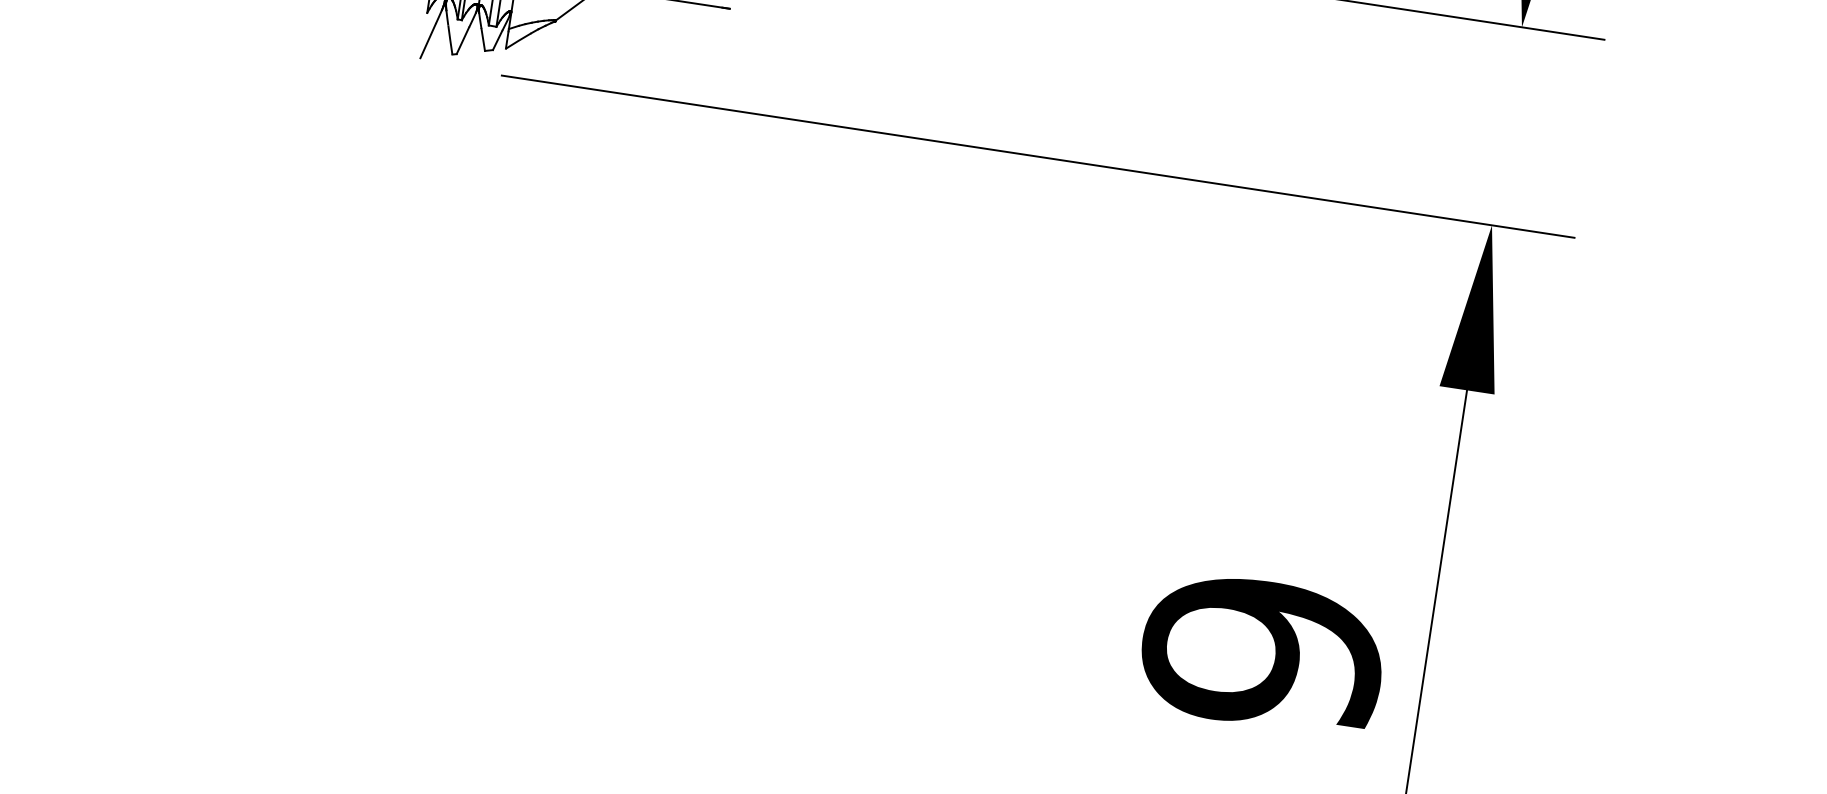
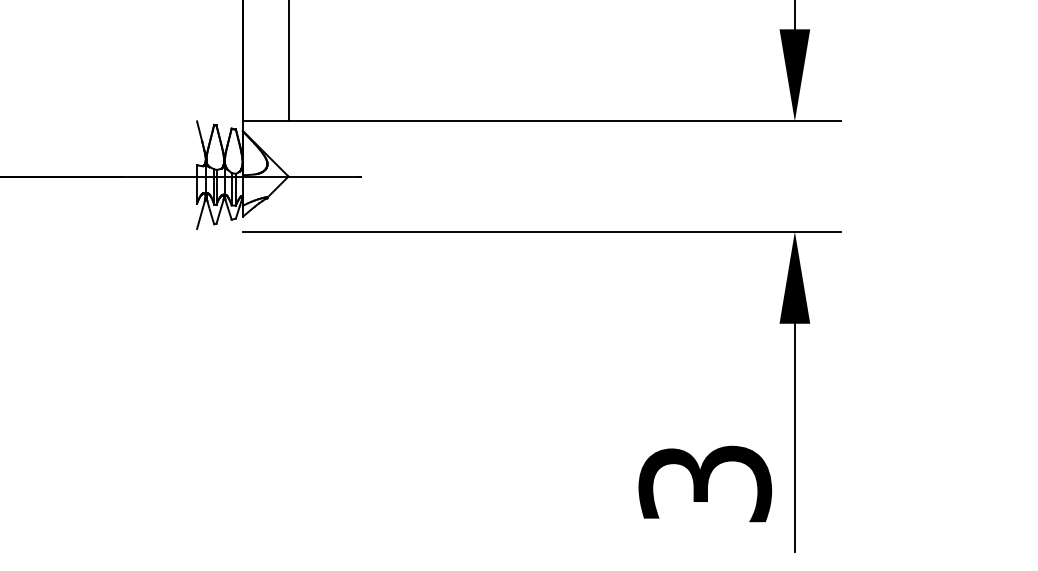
text: (1261, 654) -> (704, 484), 9 -> 3

